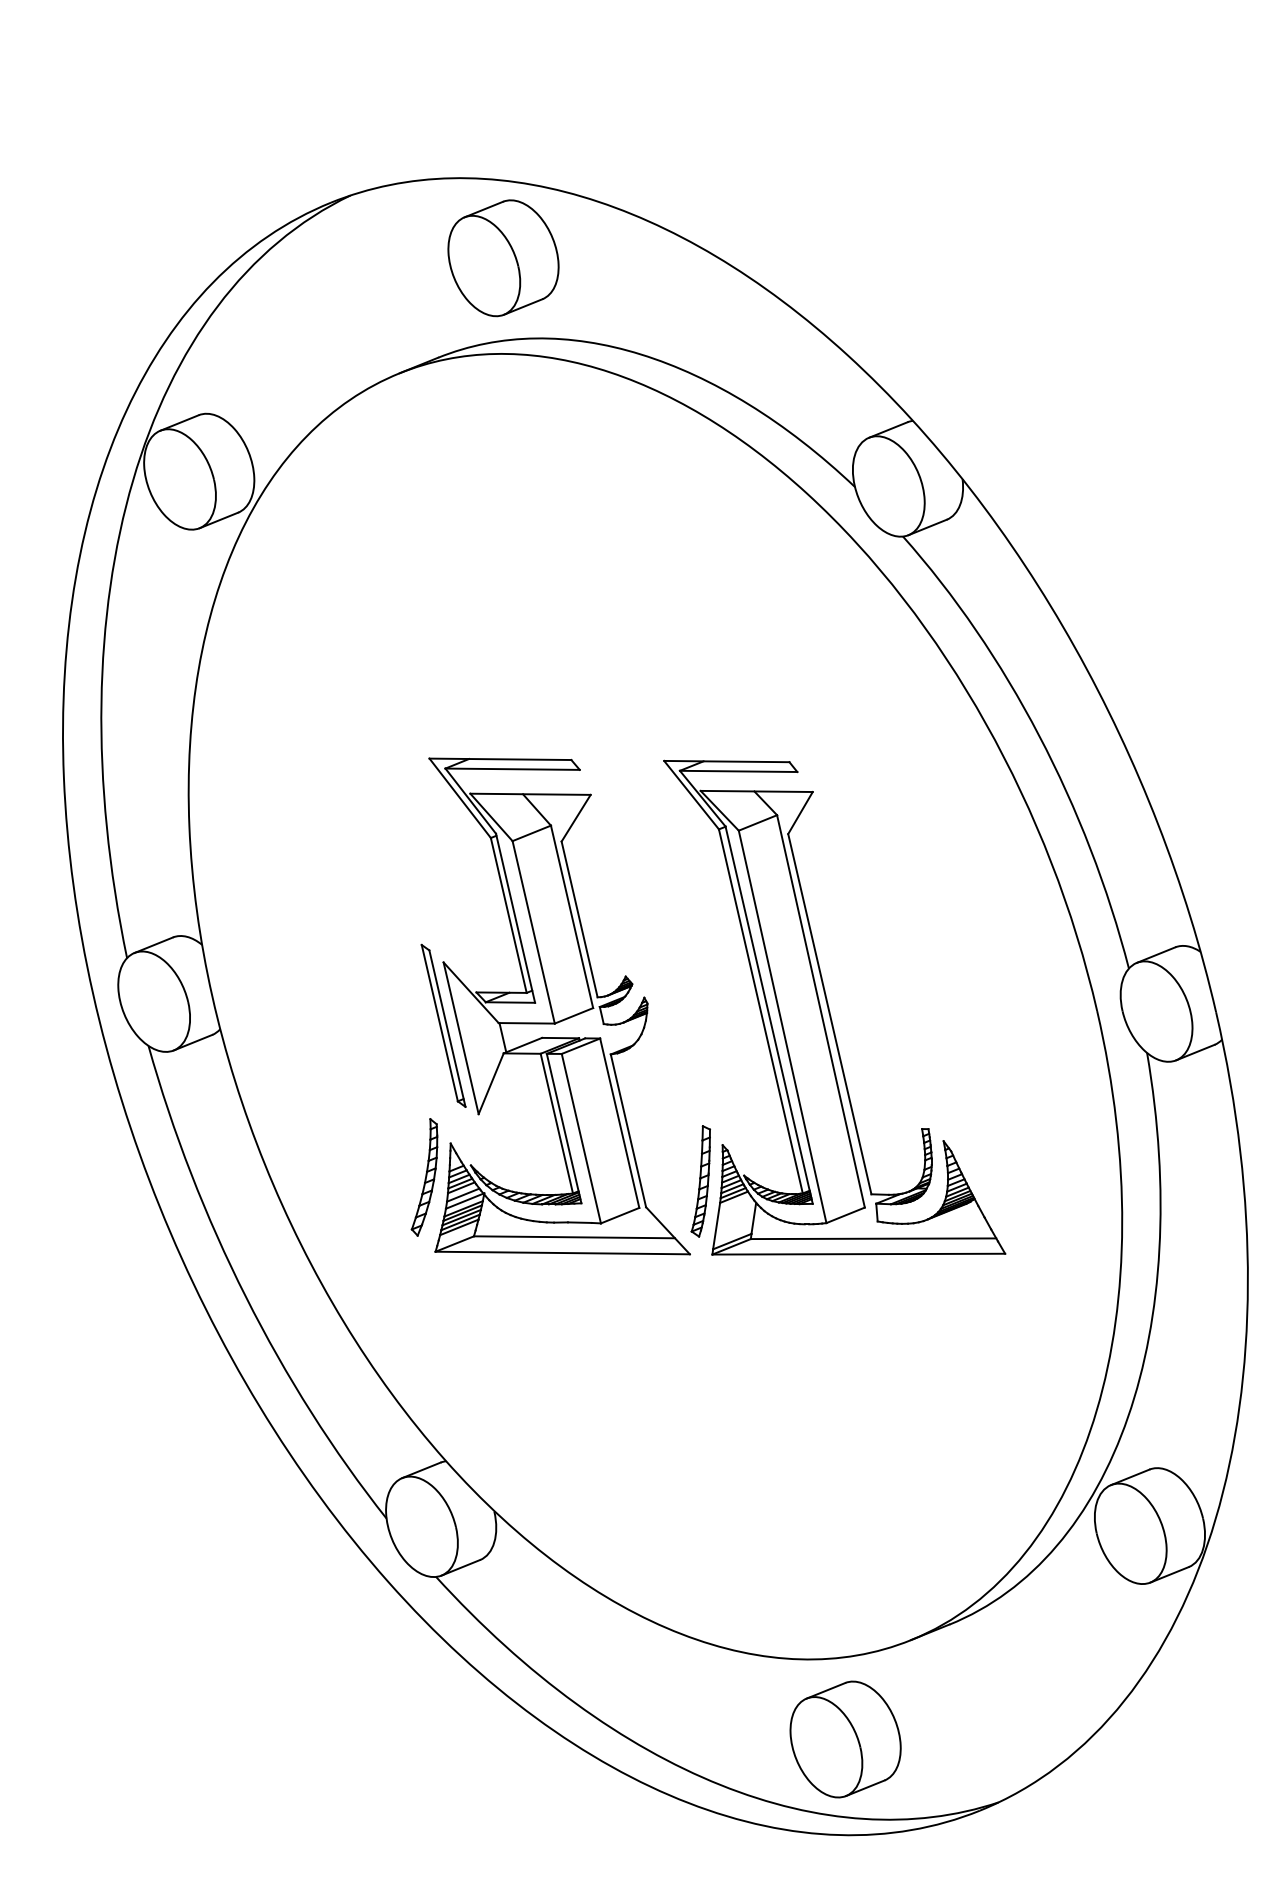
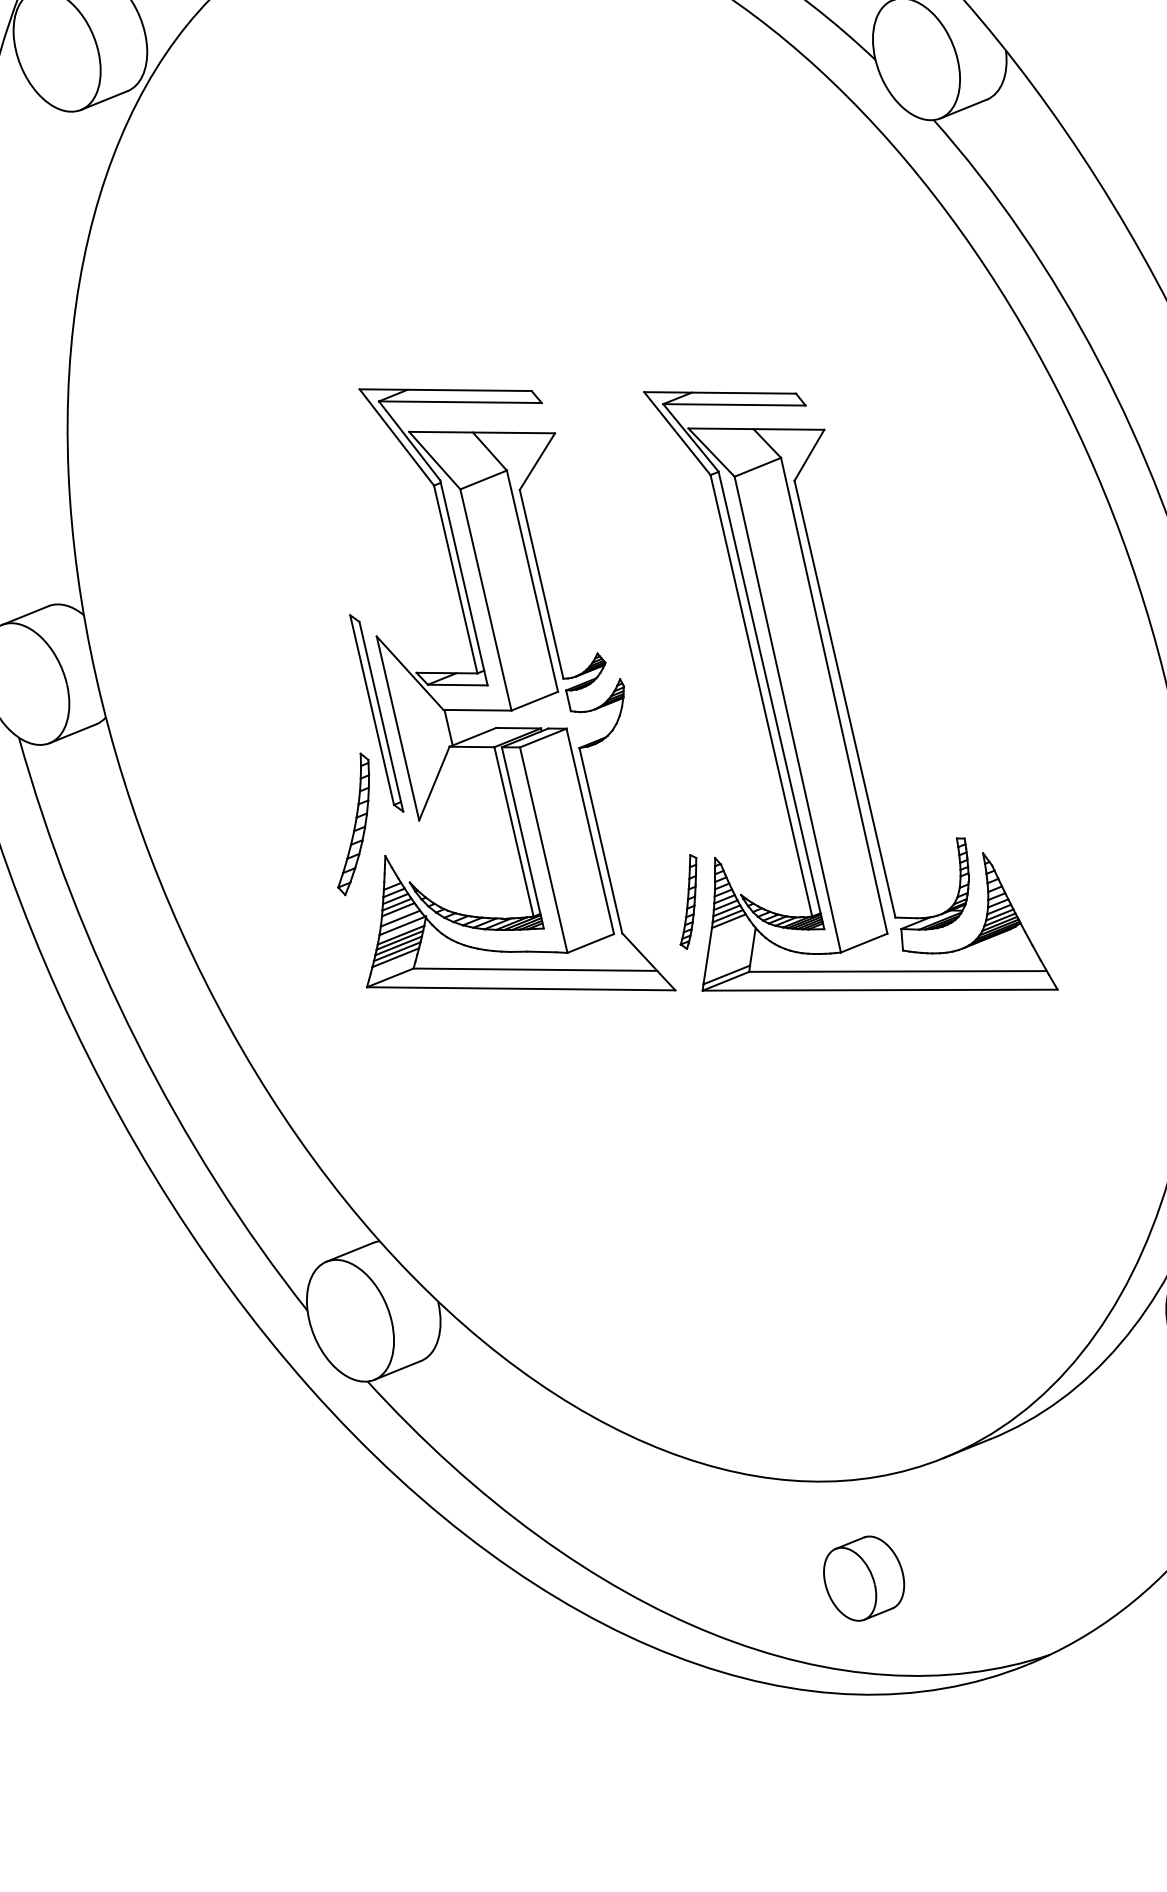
part: (424, 1177) -> (353, 824), moved
part: (700, 1181) -> (688, 902), size x0.7
part: (845, 1739) -> (864, 1578), size x0.6

